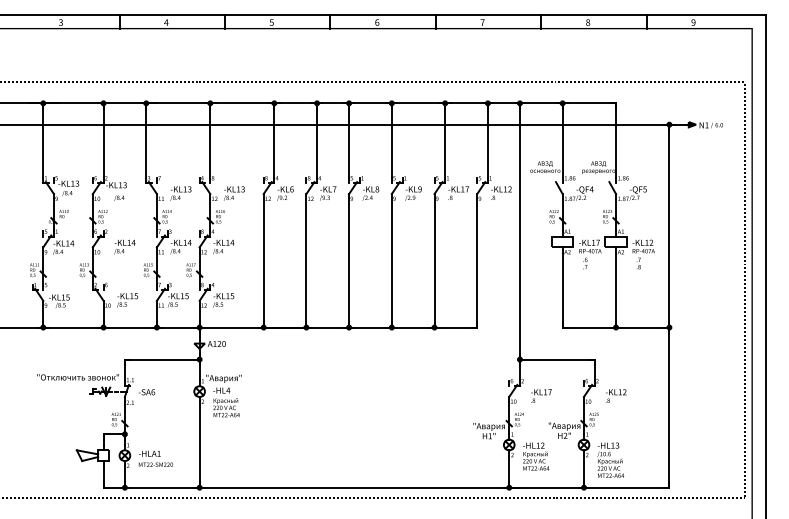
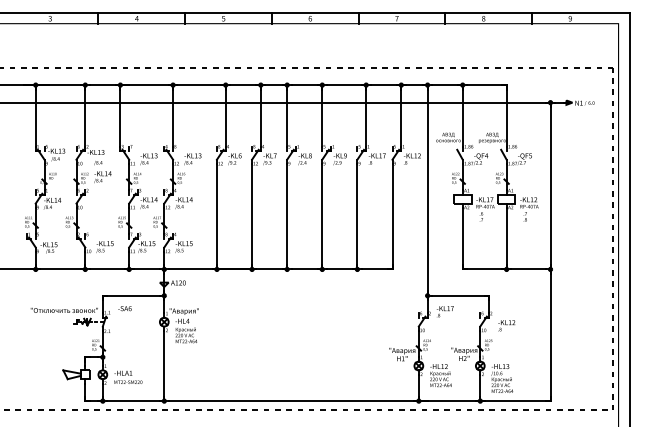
text: (124, 246) -> (102, 176), moved
text: (146, 392) -> (124, 308), moved
text: (540, 395) -> (444, 311), moved

